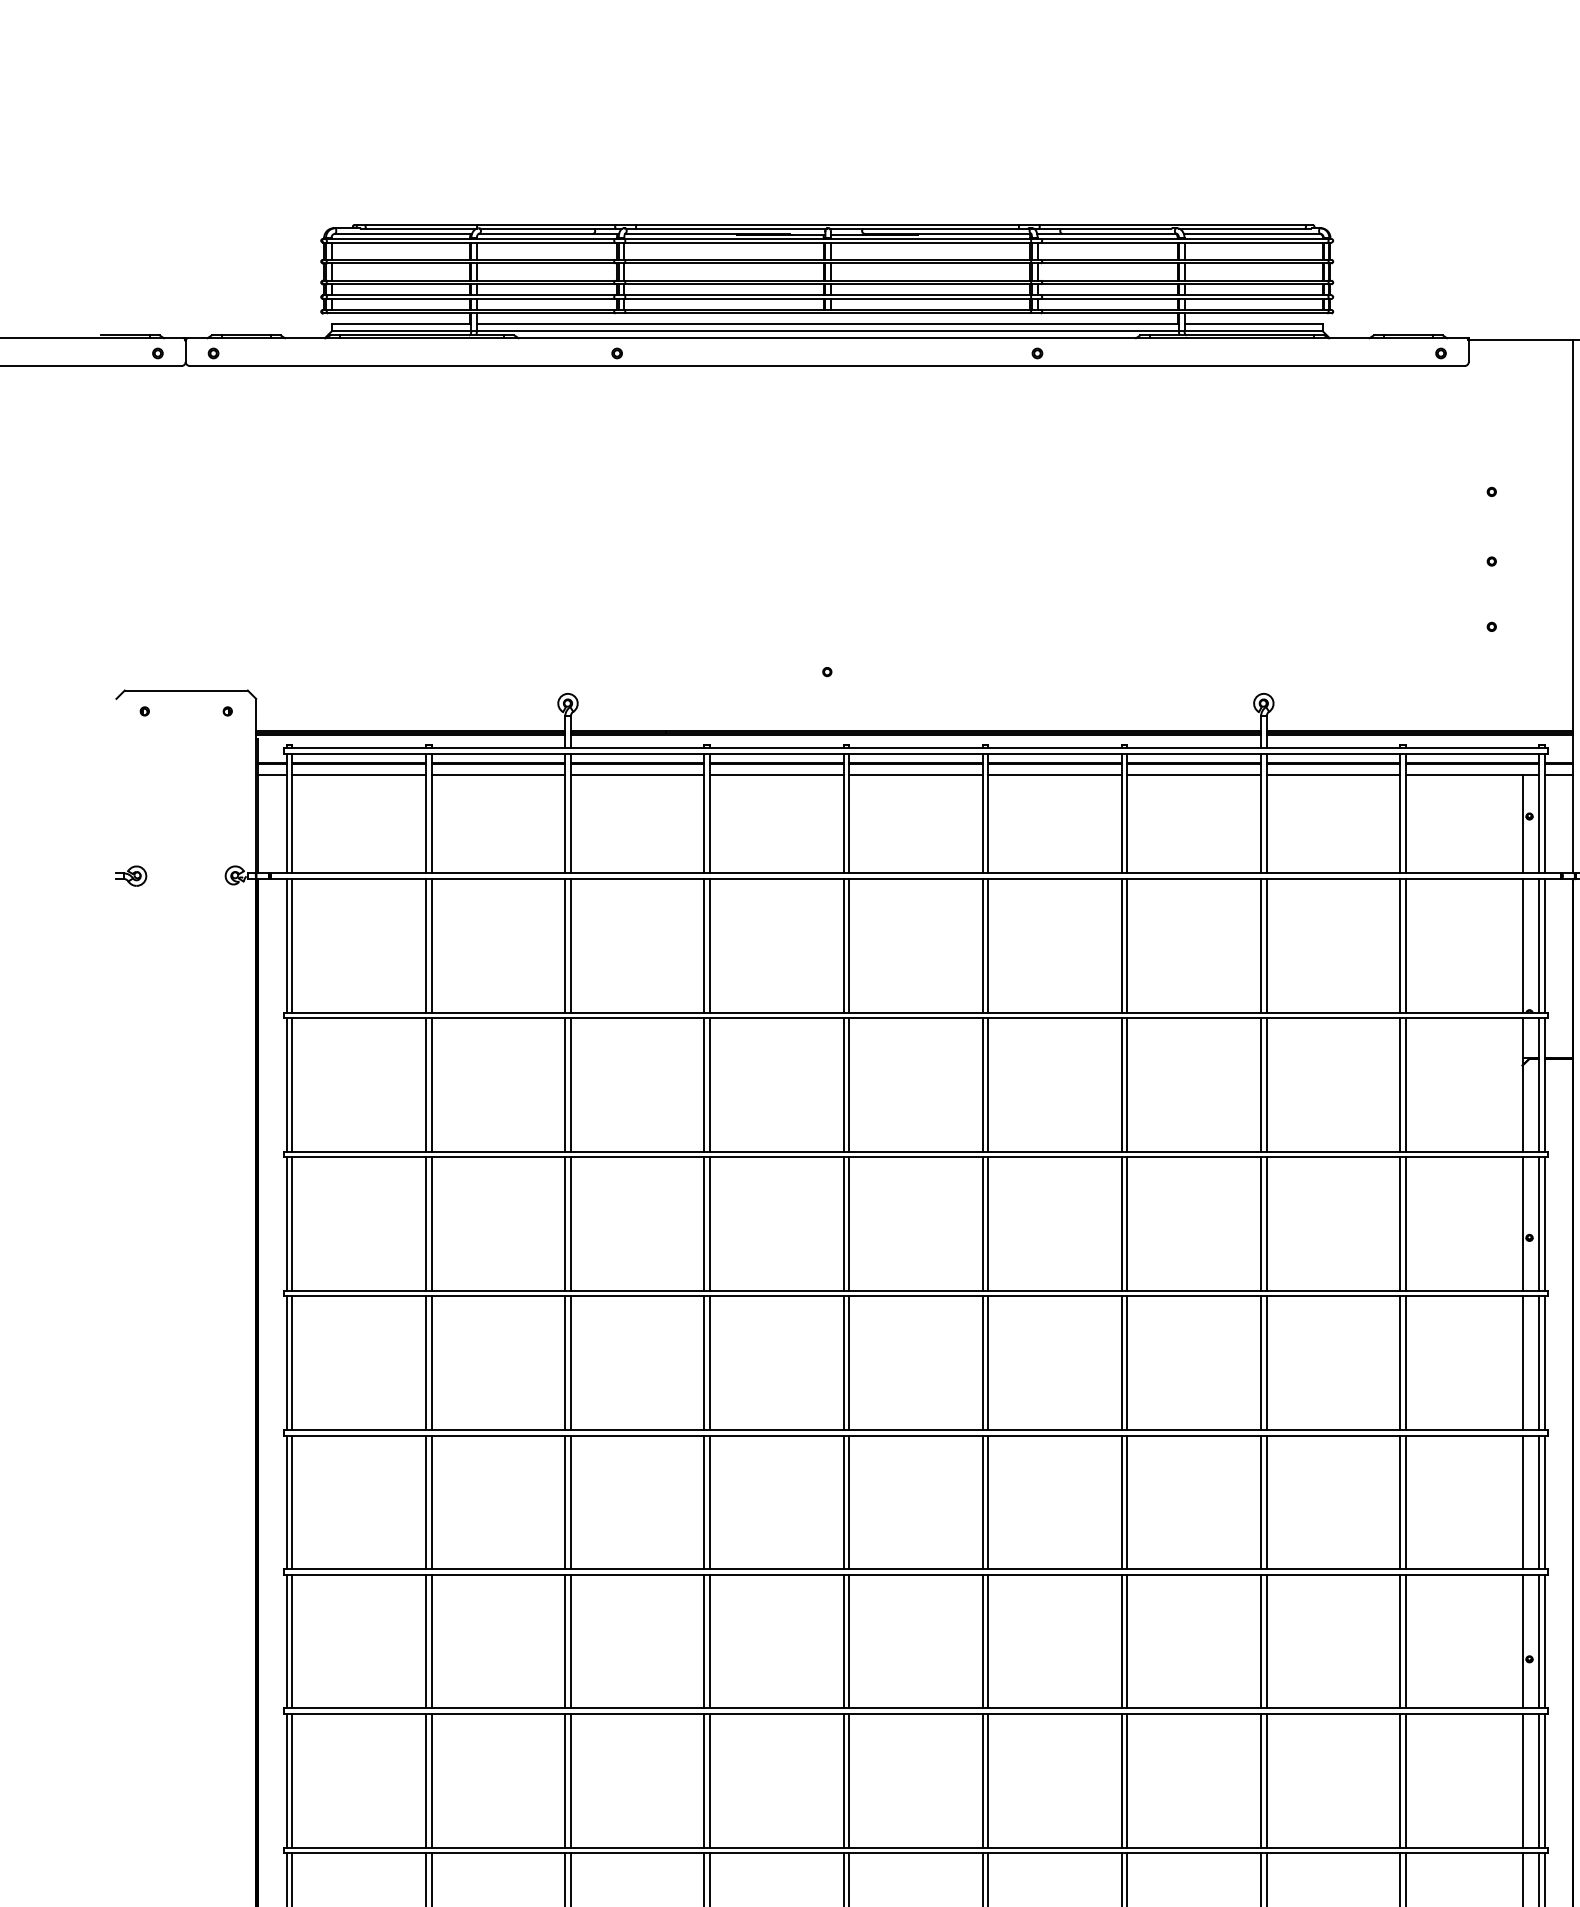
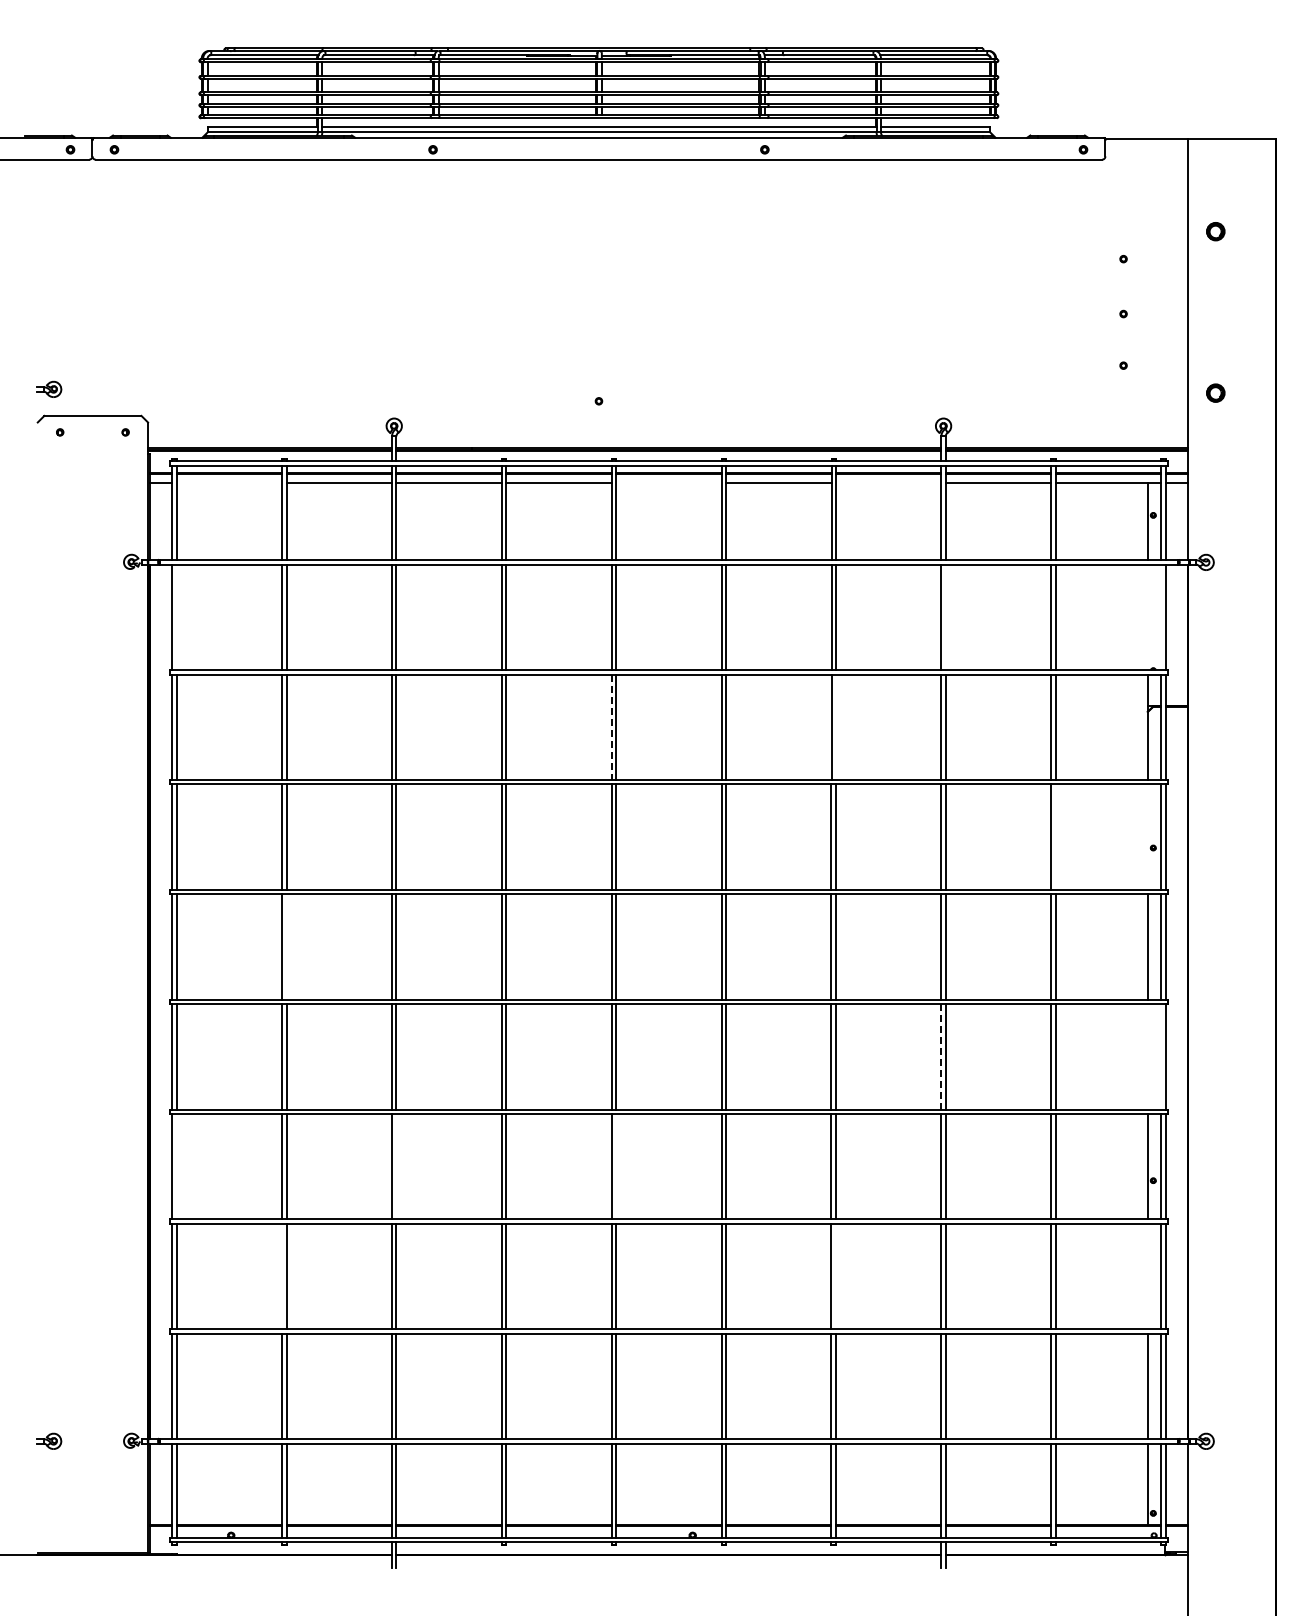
line: (359, 774) -> (229, 482), removed
line: (915, 774) -> (668, 482), removed
line: (1194, 774) -> (888, 482), removed
part: (131, 874) -> (49, 388), moved
line: (292, 945) -> (176, 617), removed
line: (1266, 945) -> (945, 617), removed
line: (1522, 945) -> (1147, 617), removed
line: (1539, 945) -> (1161, 617), removed
line: (1126, 1083) -> (835, 726), removed
line: (843, 1085) -> (611, 727), solid -> dashed
line: (1405, 1223) -> (1055, 836), removed
line: (1522, 1223) -> (1147, 836), removed
line: (431, 1362) -> (286, 946), removed
line: (1261, 1501) -> (941, 1056), solid -> dashed
line: (1522, 1501) -> (1147, 1056), removed
line: (1539, 1501) -> (1161, 1056), removed
line: (292, 1641) -> (176, 1166), removed
line: (570, 1641) -> (396, 1166), removed
line: (849, 1641) -> (616, 1166), removed
line: (426, 1780) -> (282, 1276), removed
line: (1126, 1780) -> (835, 1276), removed
line: (1522, 1780) -> (1147, 1276), removed

